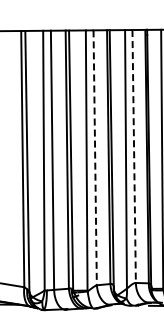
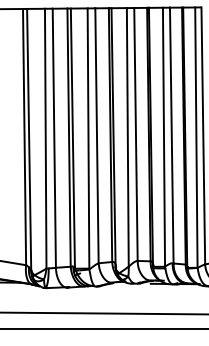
line: (133, 156) -> (135, 134), dashed -> solid
line: (94, 158) -> (96, 136), dashed -> solid

